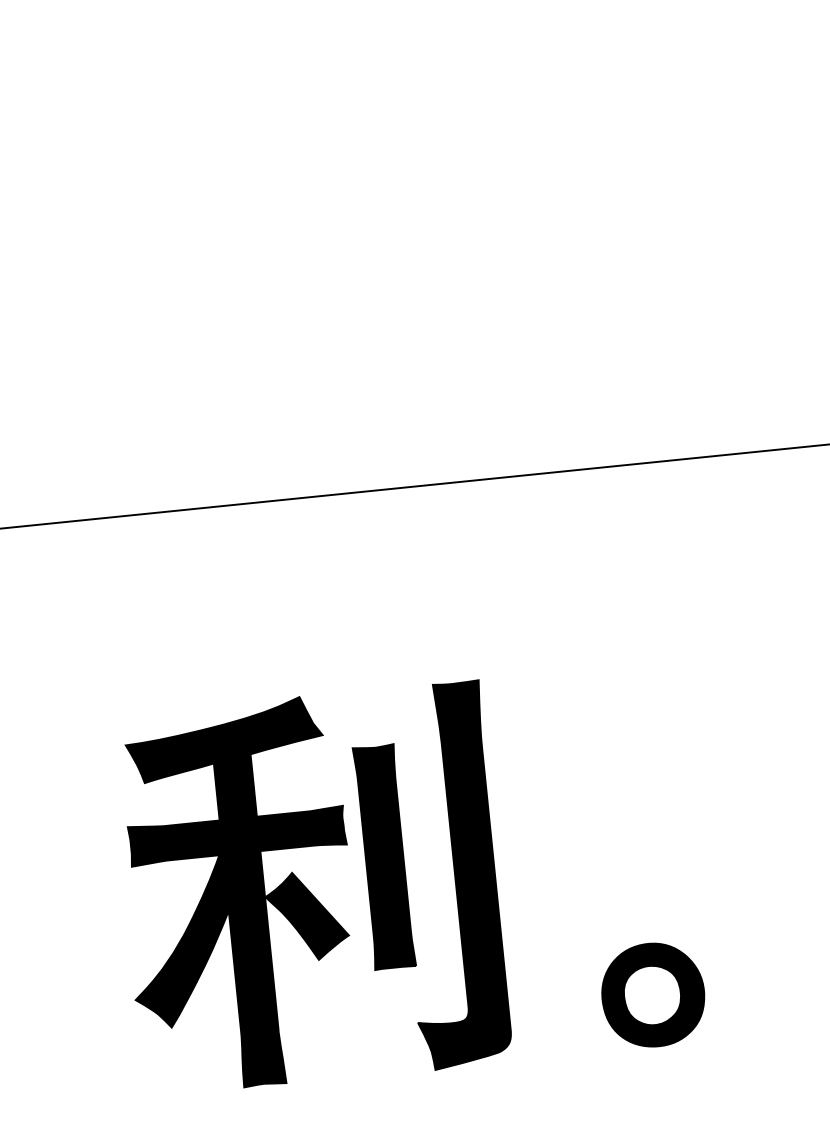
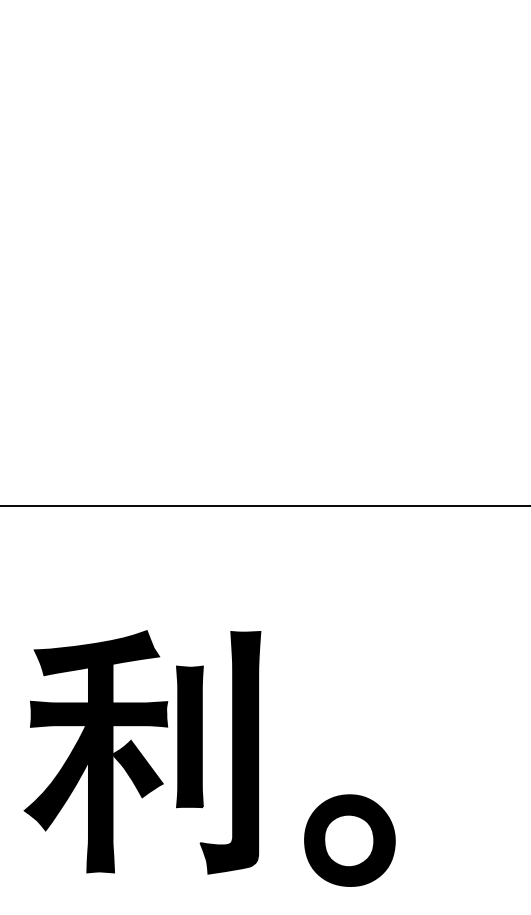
part: (652, 994) -> (349, 840), size x1.4

